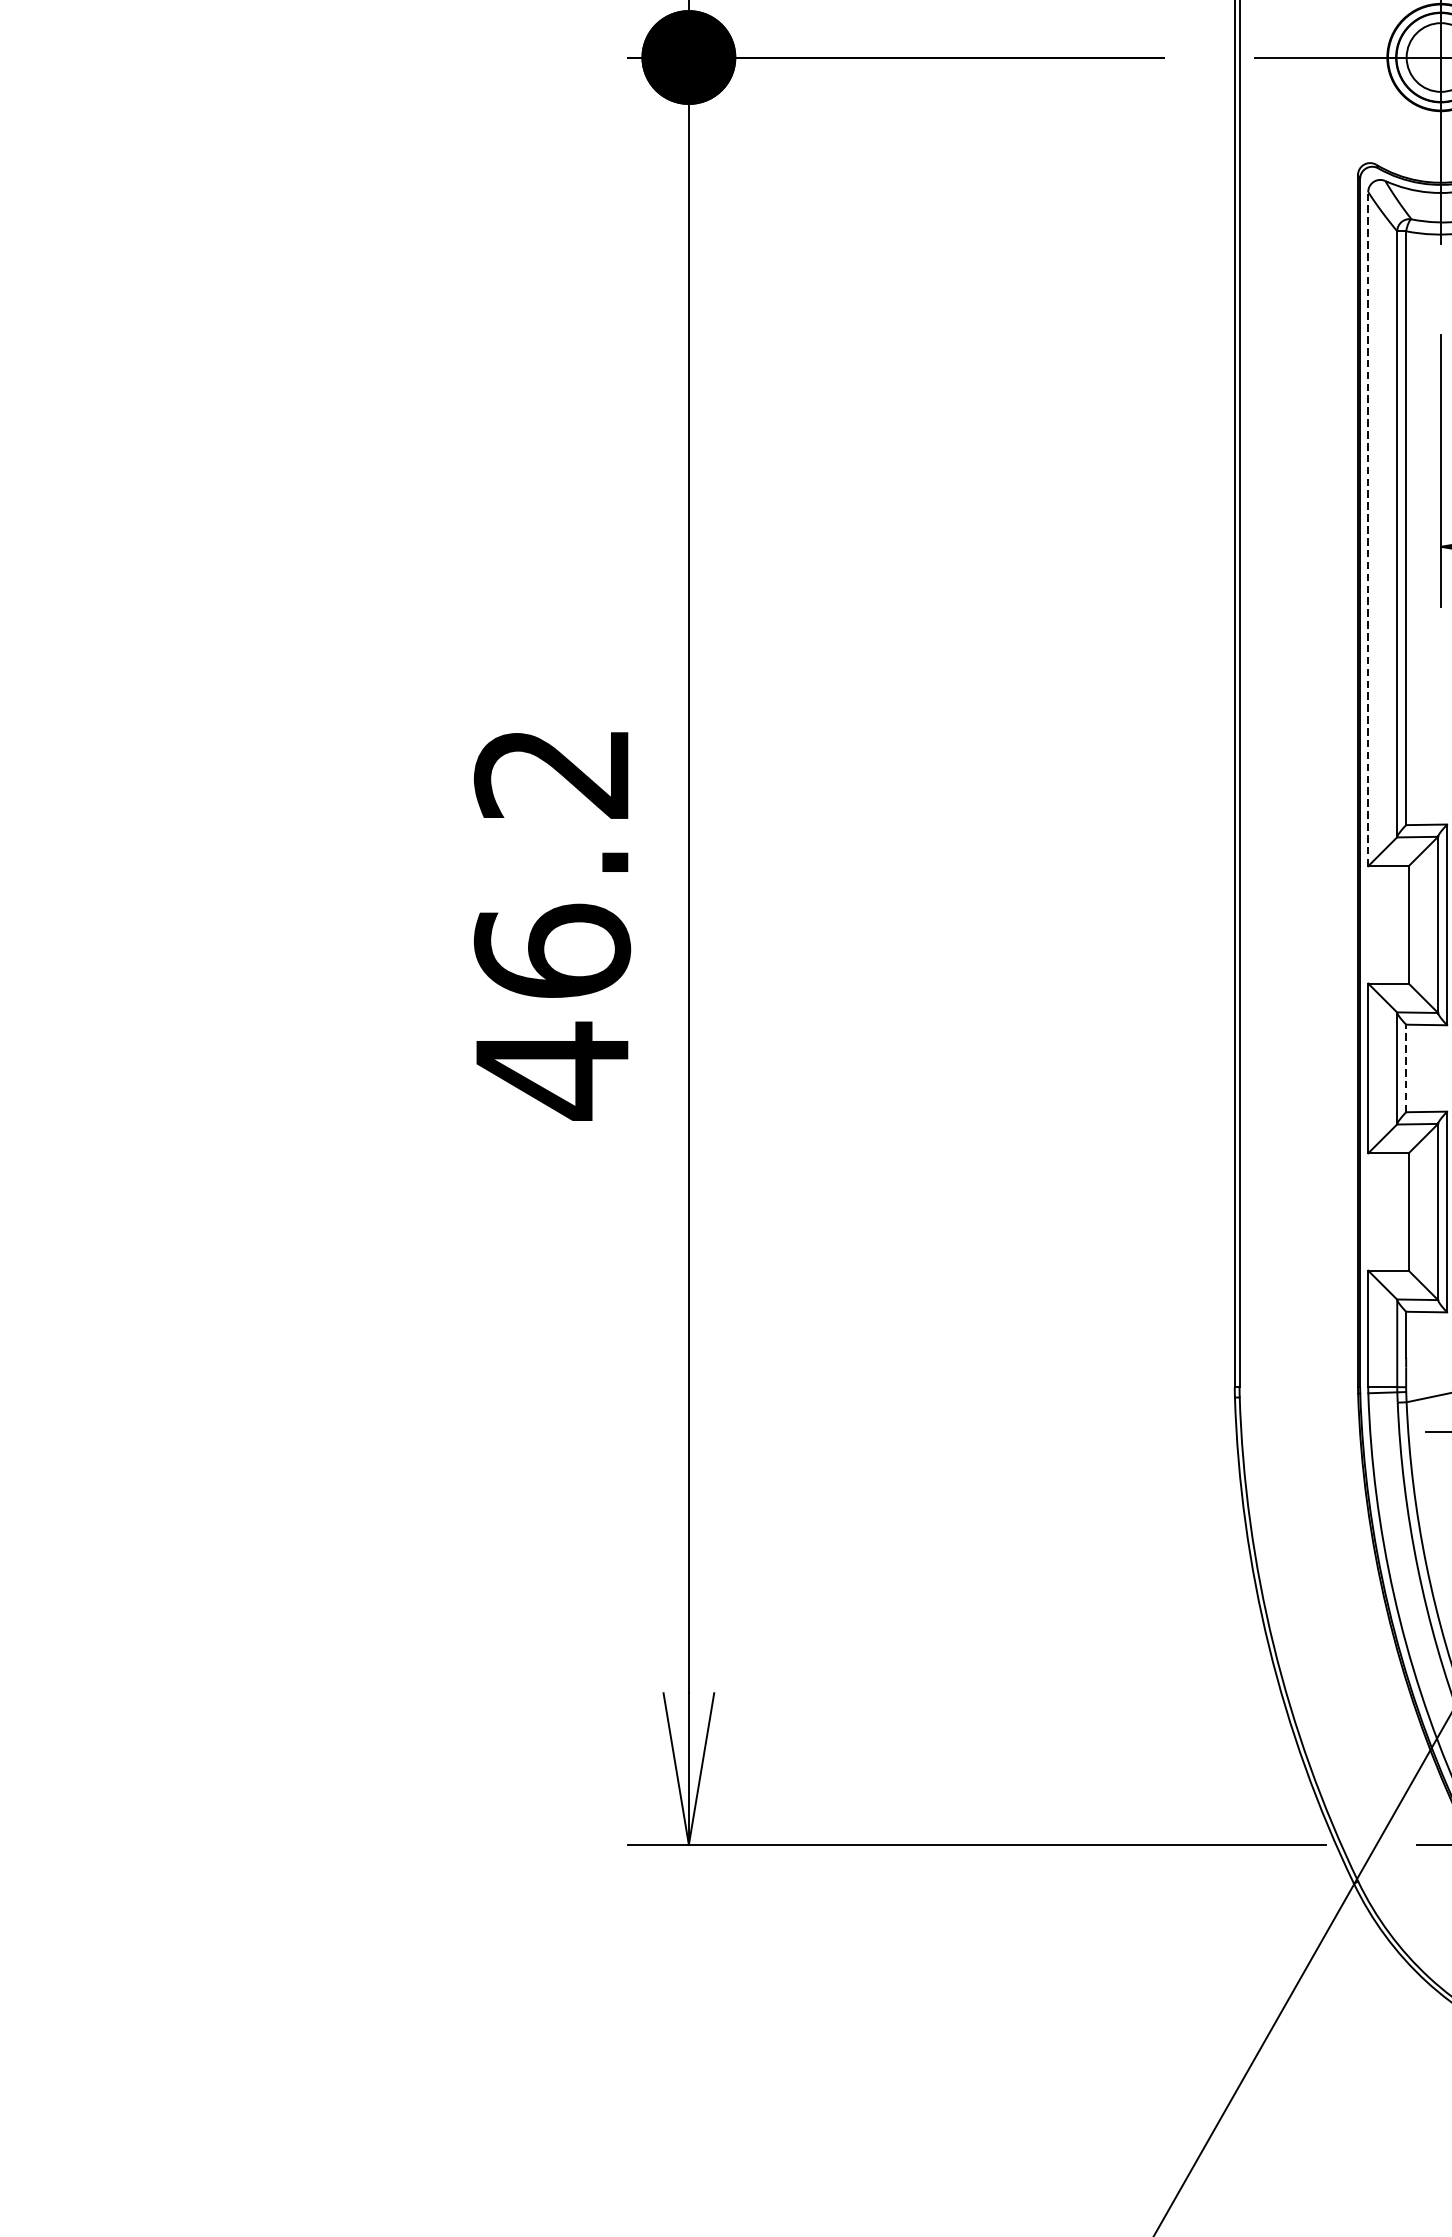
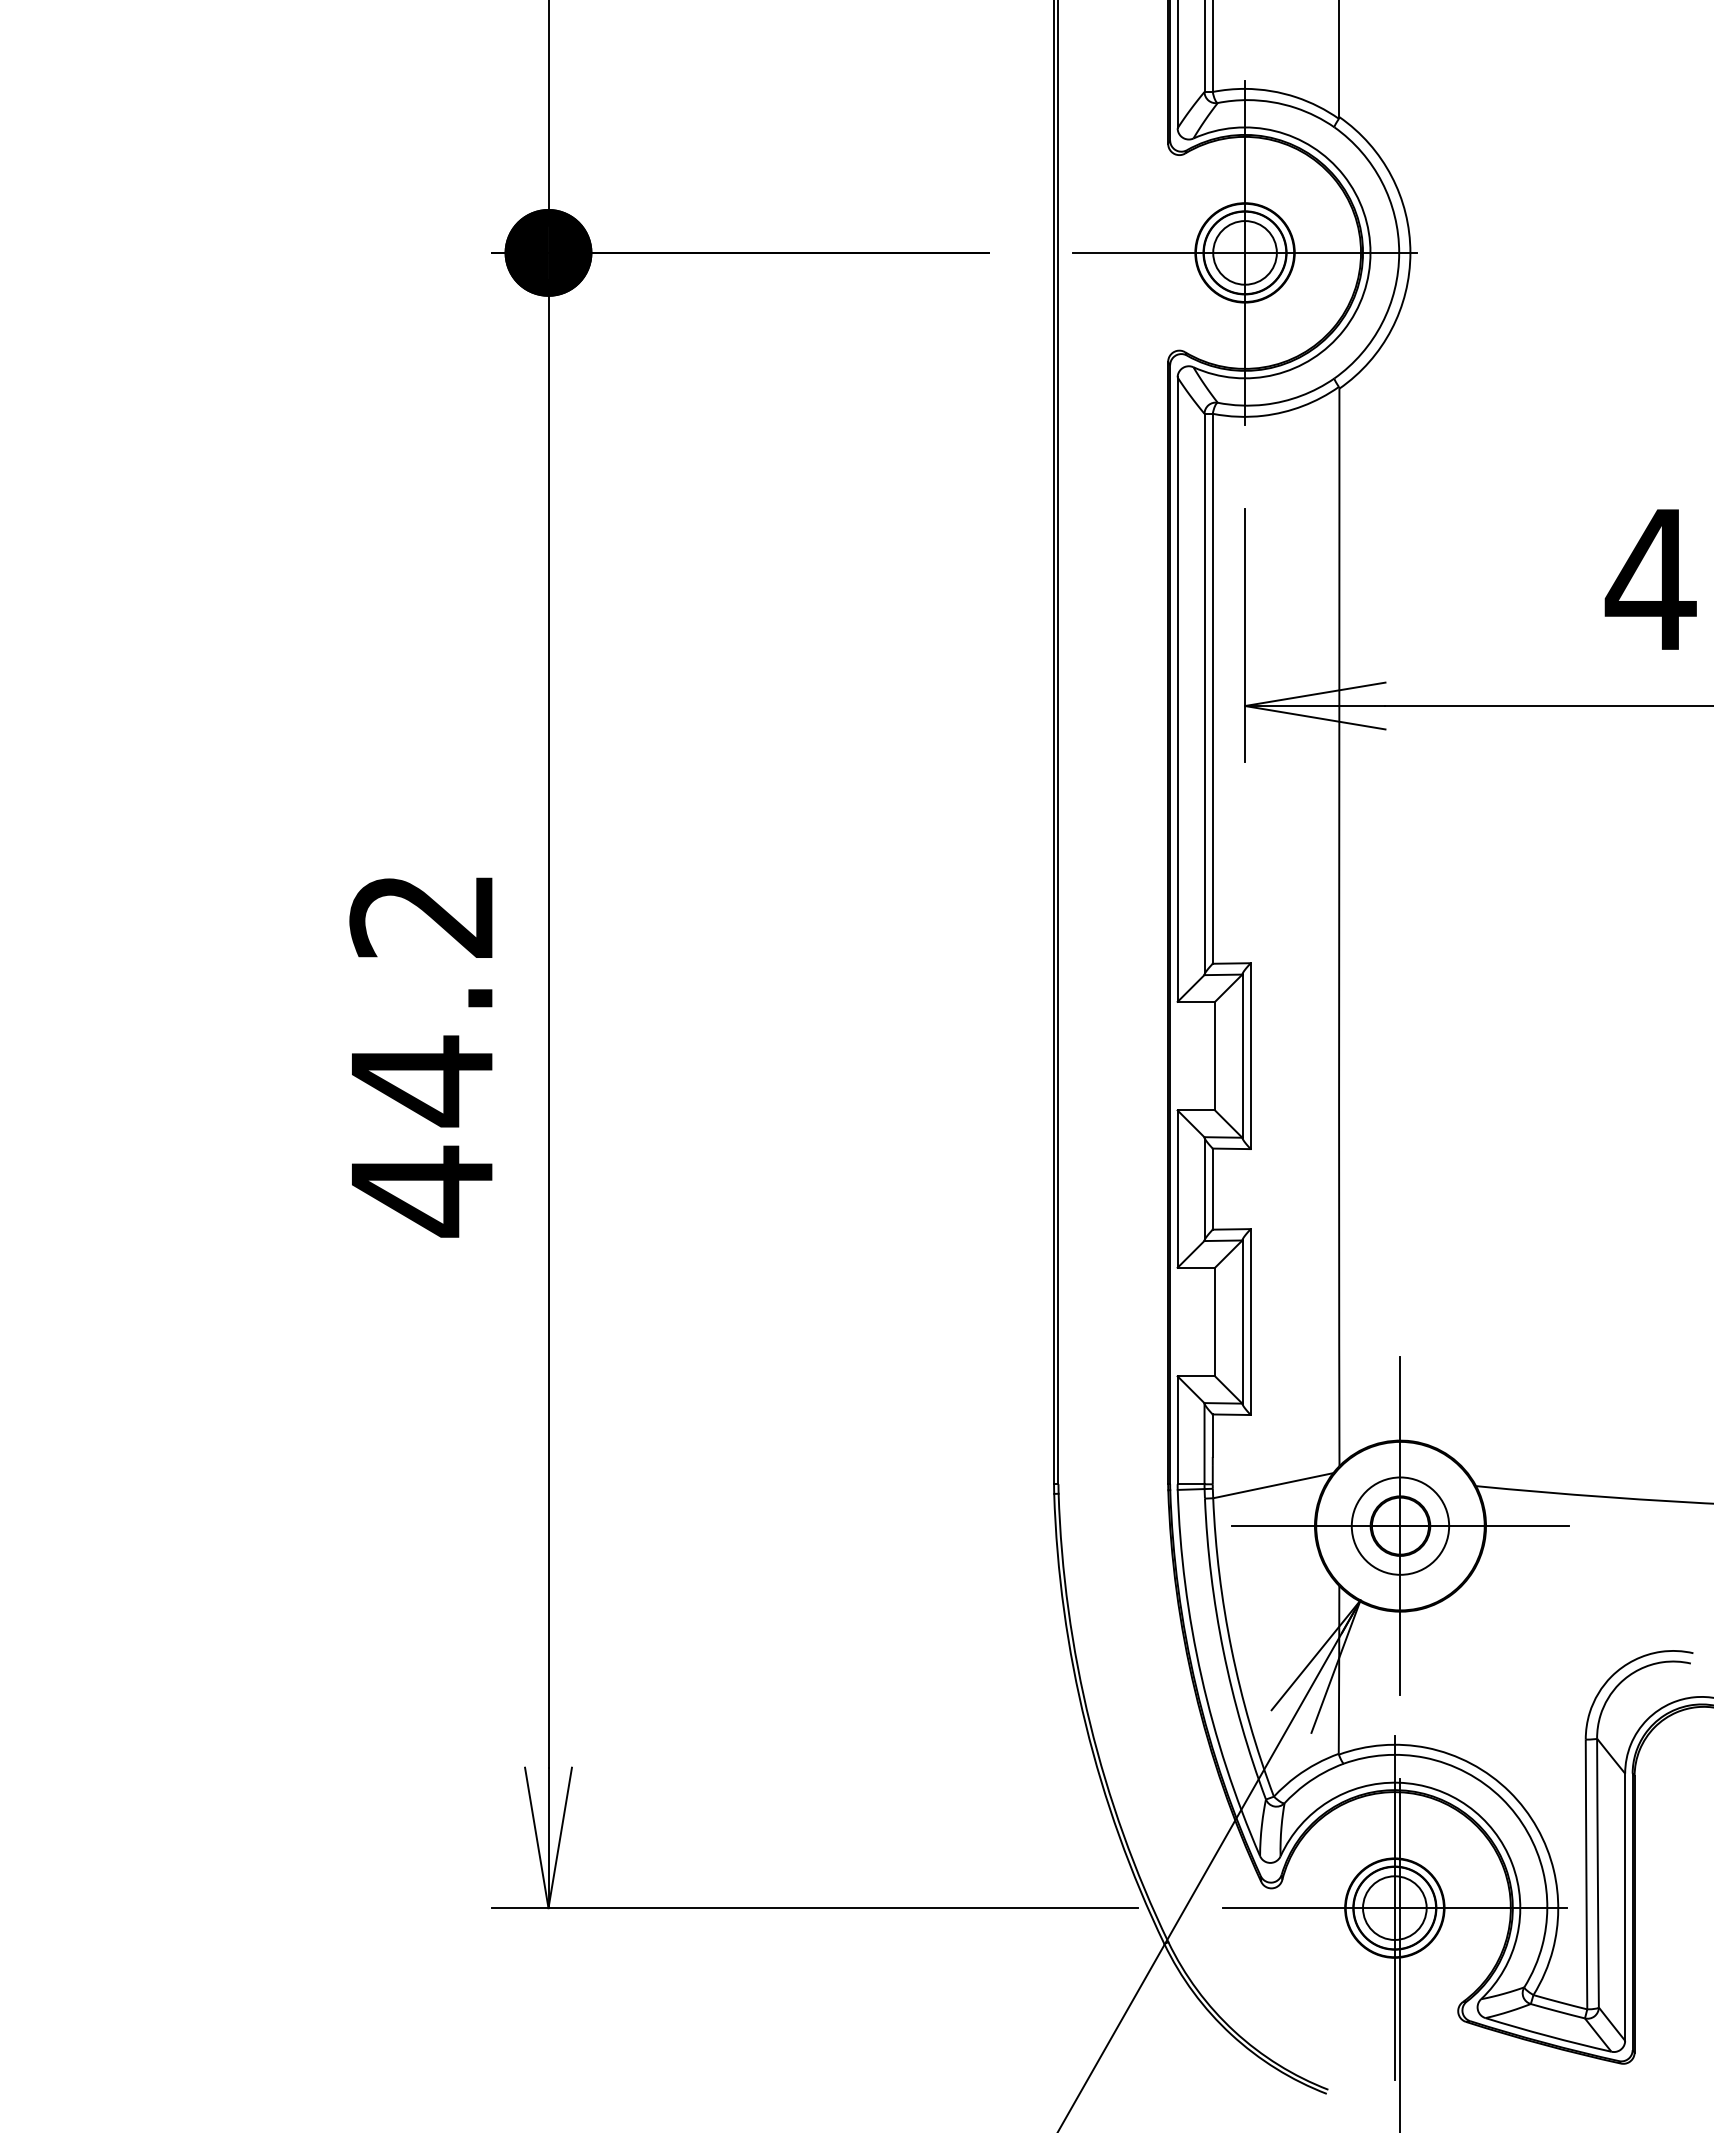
line: (1368, 528) -> (1177, 689), dashed -> solid
text: (551, 952) -> (421, 1081), 46.2 -> 44.2
line: (1405, 1068) -> (1212, 1189), dashed -> solid

